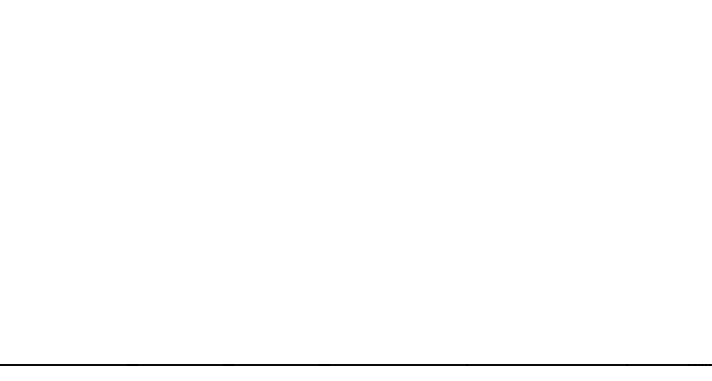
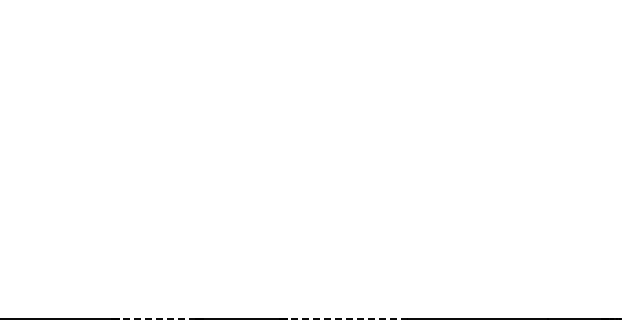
line: (180, 364) -> (157, 318), solid -> dashed
line: (394, 364) -> (344, 318), solid -> dashed

